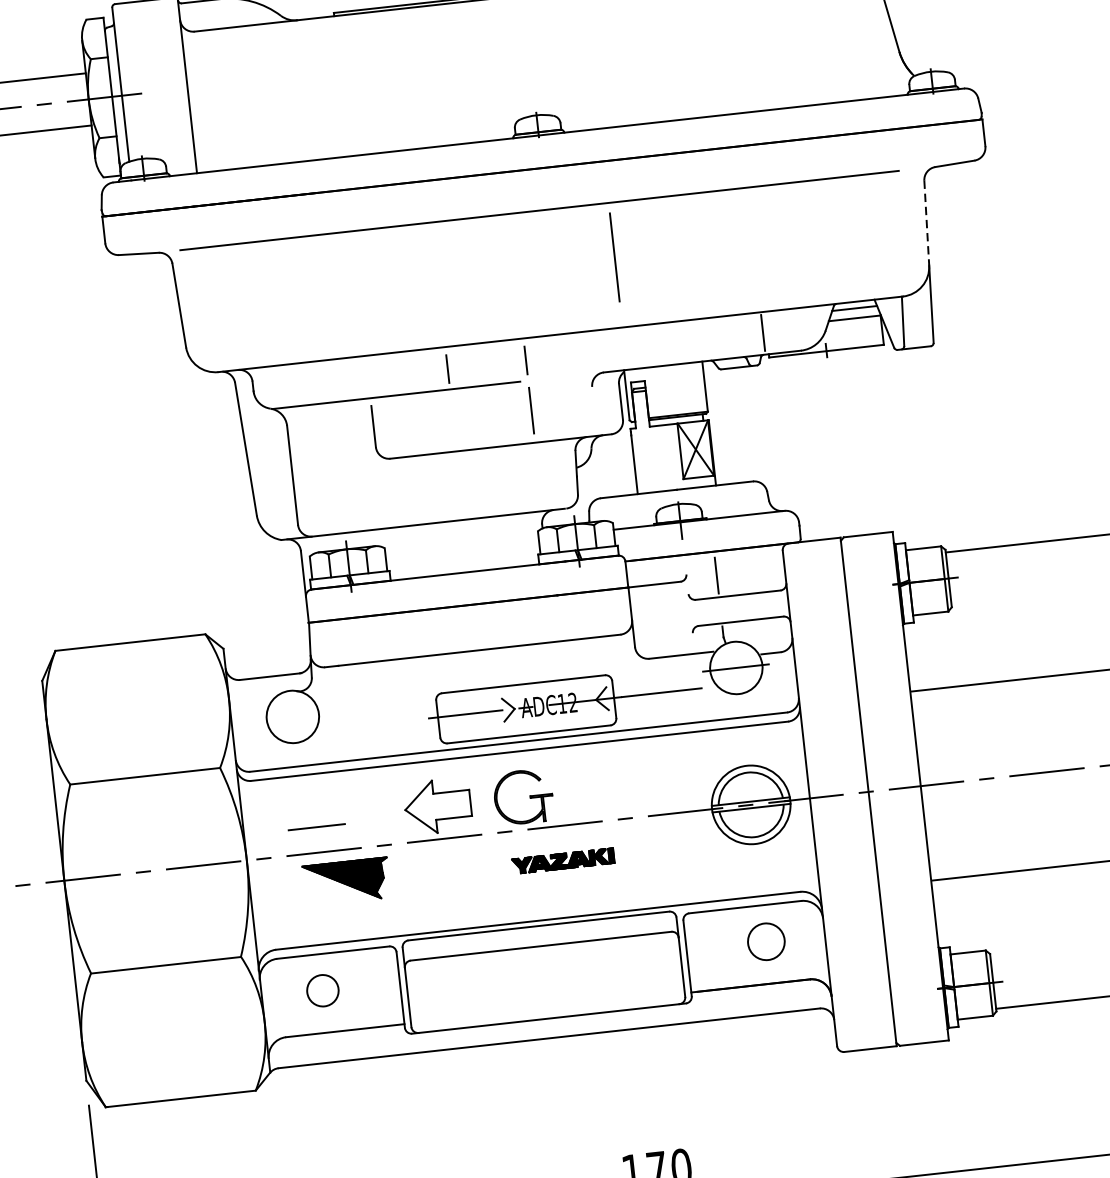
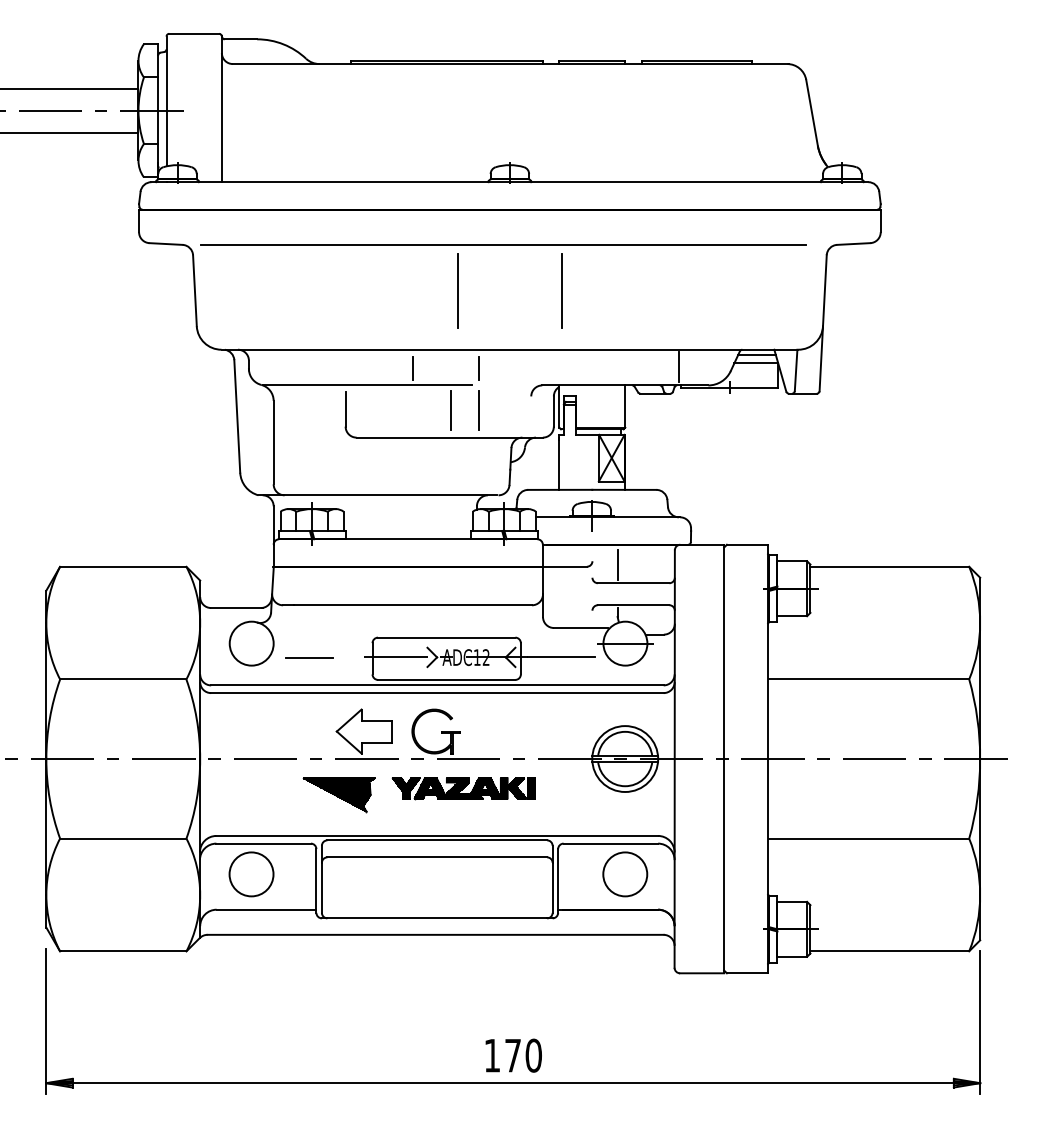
line: (926, 222) -> (824, 290), dashed -> solid
line: (490, 270) -> (457, 290), added
line: (499, 414) -> (451, 410), added
line: (316, 826) -> (309, 657), moved
part: (563, 861) -> (463, 788), size x1.67
part: (345, 882) -> (338, 795), moved
circle: (766, 941) -> (625, 874), size x1.43
circle: (322, 990) -> (251, 874), size x1.67

